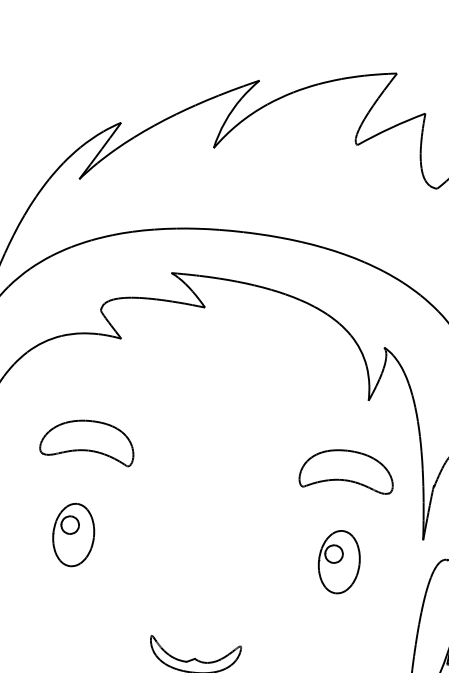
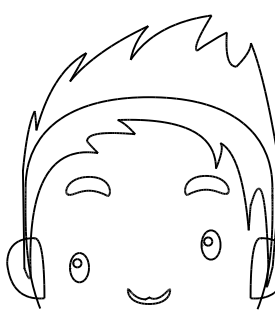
part: (86, 441) -> (87, 186), moved
part: (346, 471) -> (206, 185), moved
part: (73, 534) -> (79, 267), moved

